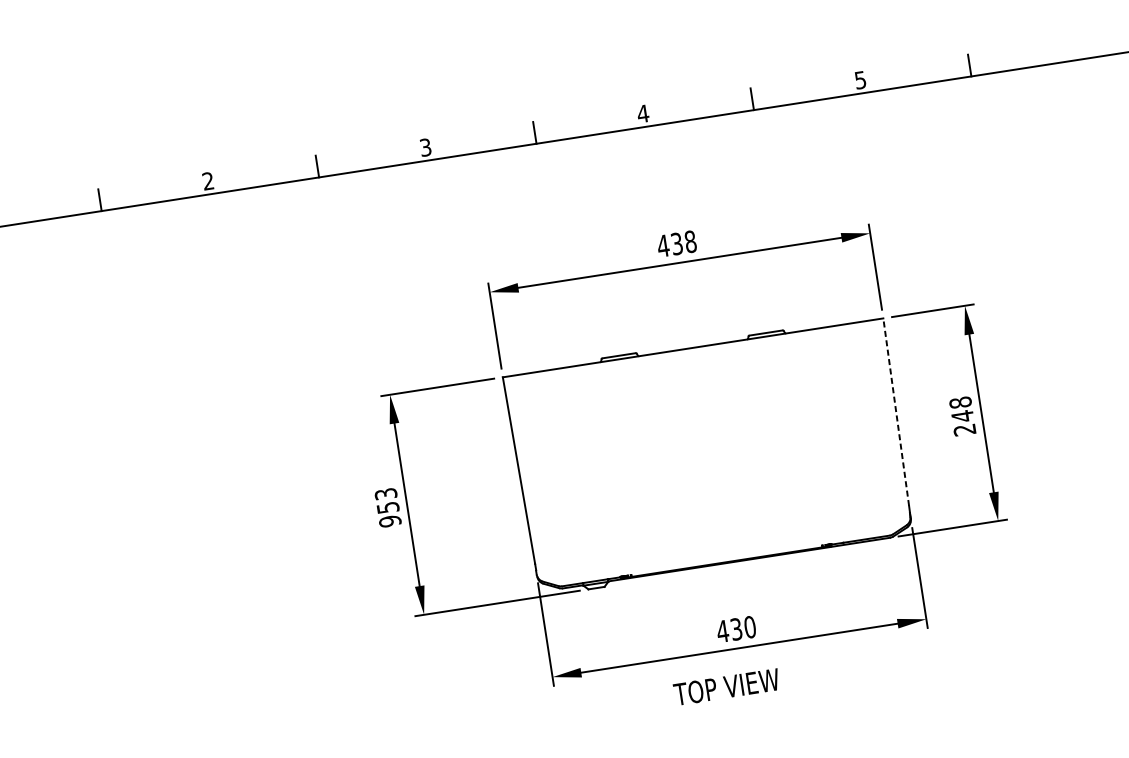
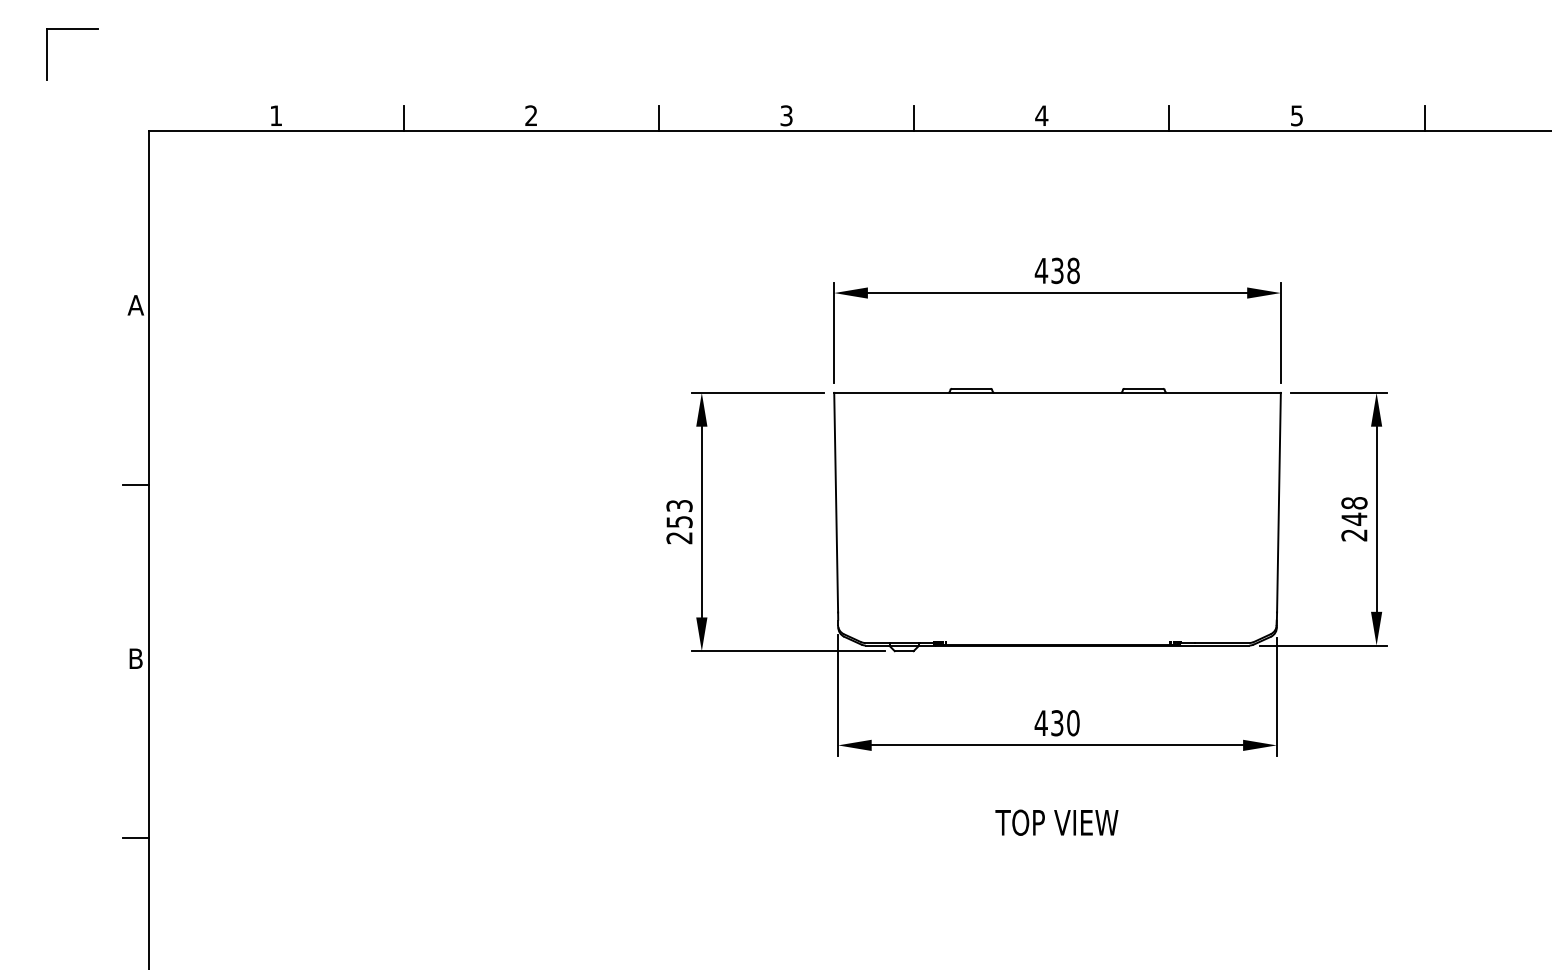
line: (895, 412) -> (1278, 502), dashed -> solid
text: (390, 520) -> (679, 537), 953 -> 253
text: (726, 686) -> (1056, 822), moved

